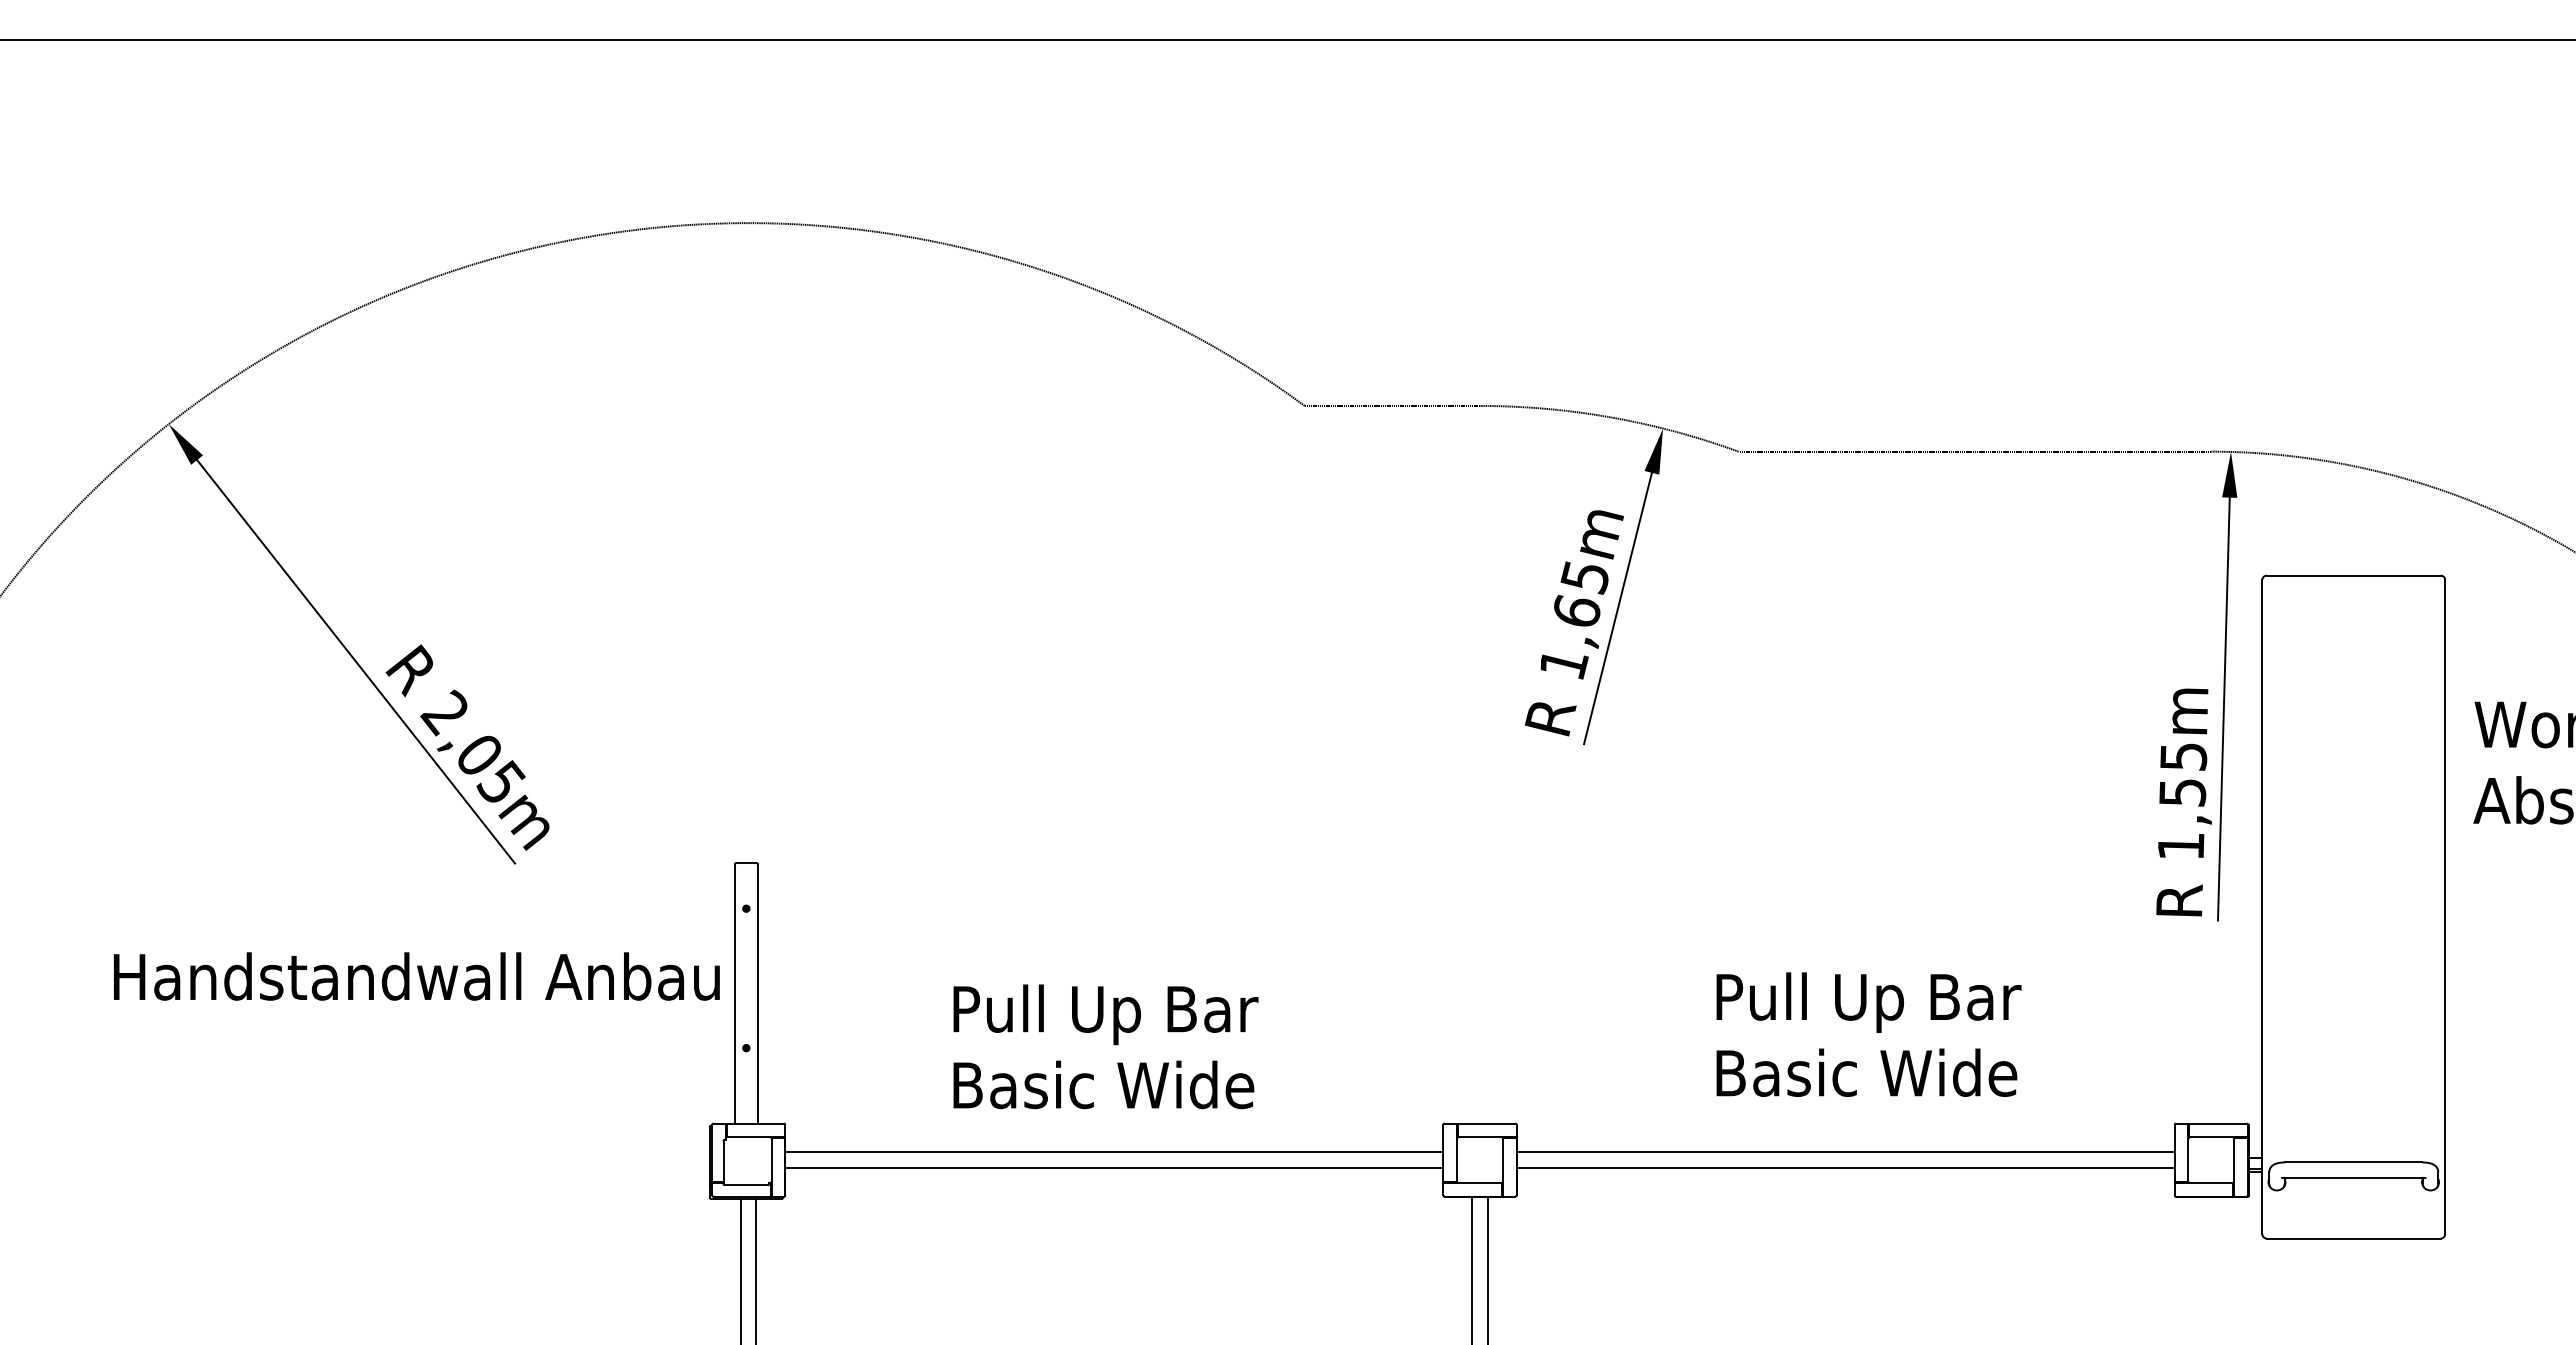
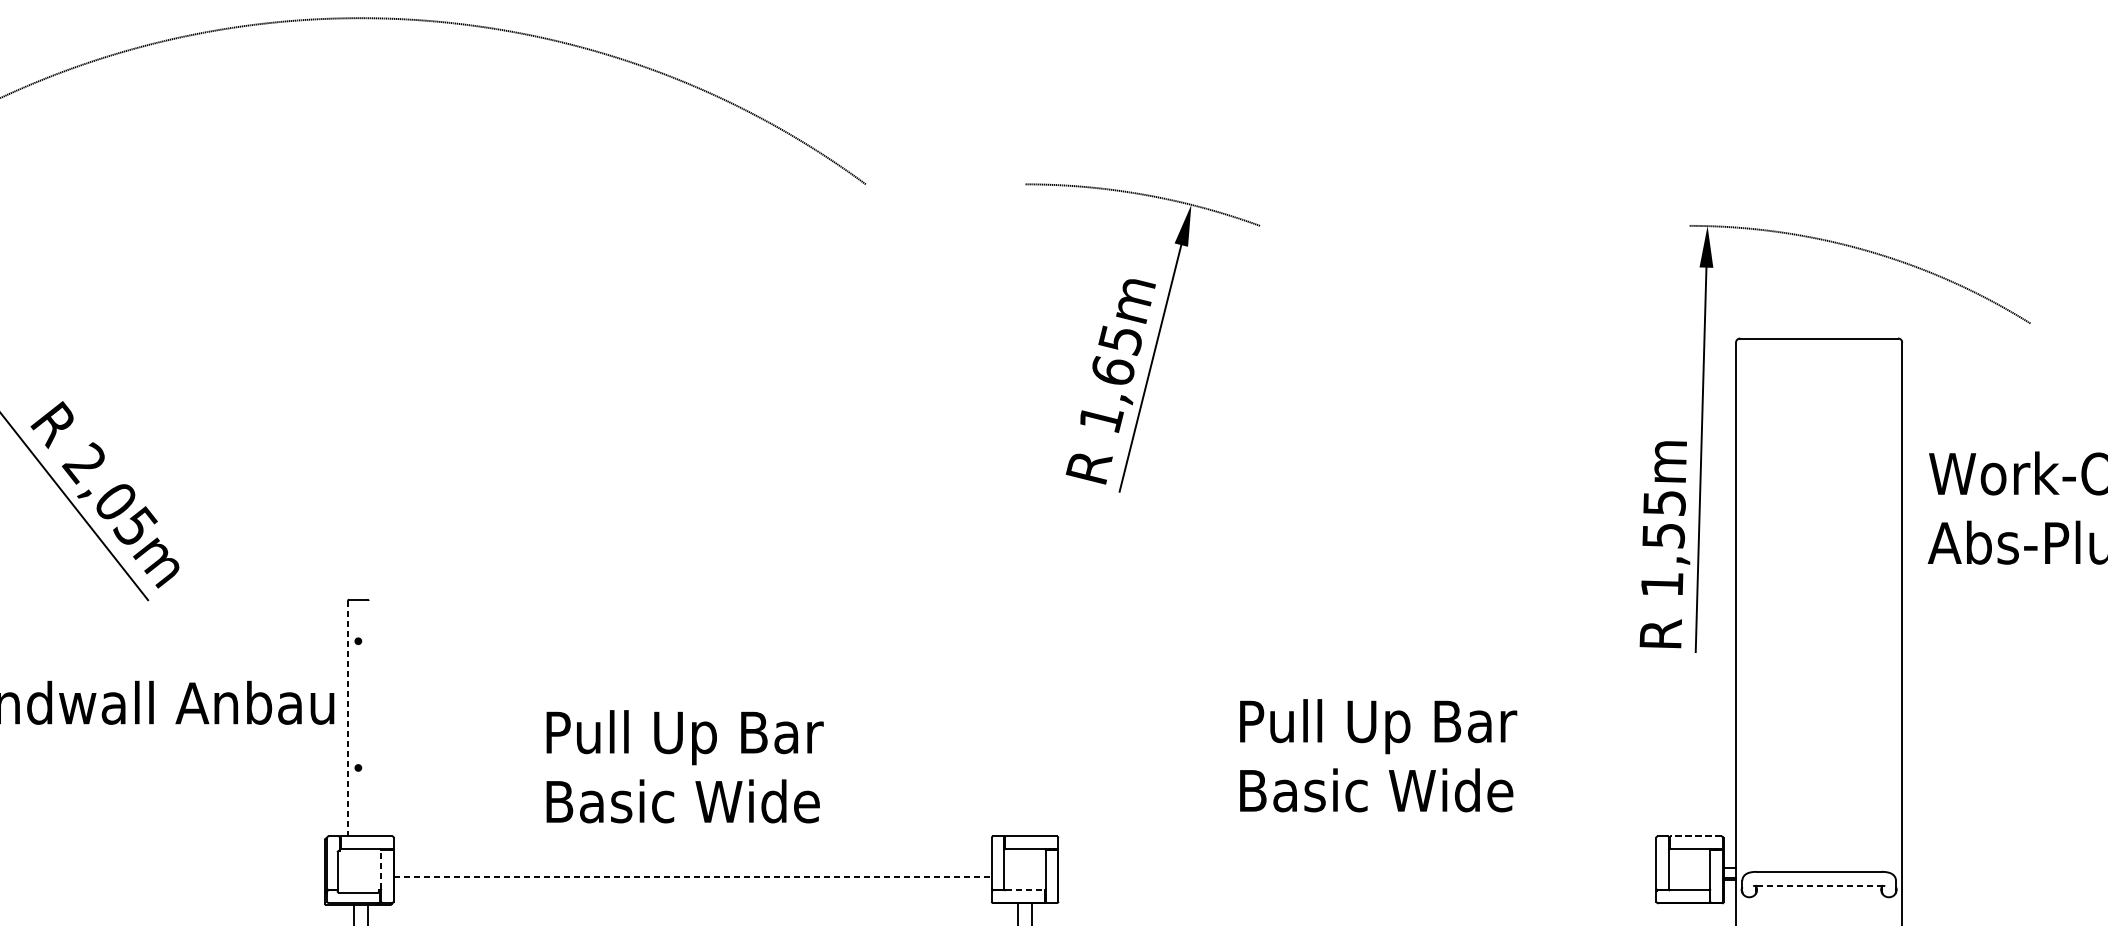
line: (1392, 405) -> (945, 183), removed
line: (1974, 451) -> (1474, 225), removed
line: (734, 993) -> (347, 718), solid -> dashed
line: (757, 993) -> (368, 718), removed
line: (2217, 1123) -> (1695, 836), solid -> dashed
line: (1114, 1152) -> (692, 862), removed
line: (1845, 1152) -> (1357, 862), removed
line: (771, 1159) -> (381, 869), solid -> dashed
line: (1114, 1167) -> (692, 876), solid -> dashed
line: (1845, 1167) -> (1357, 876), removed
line: (2353, 1177) -> (1818, 885), solid -> dashed
line: (1480, 1182) -> (1025, 890), solid -> dashed

